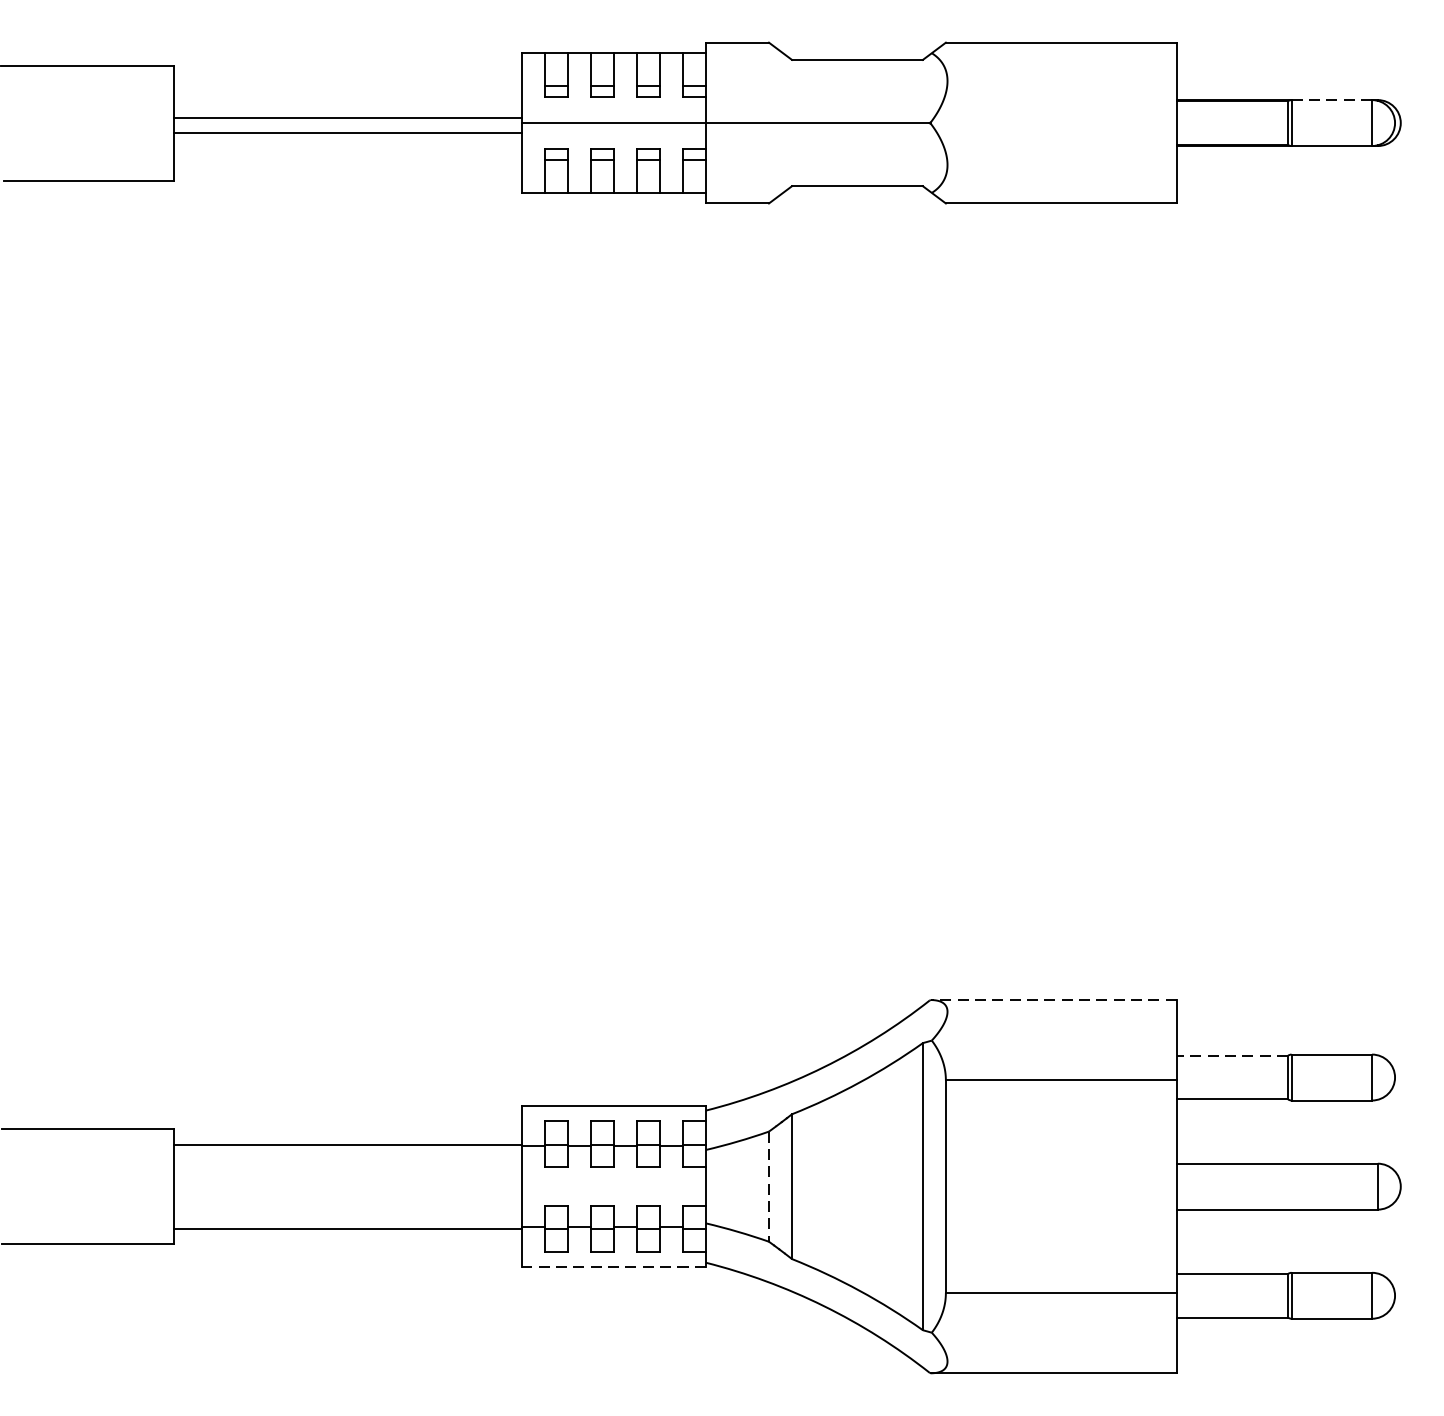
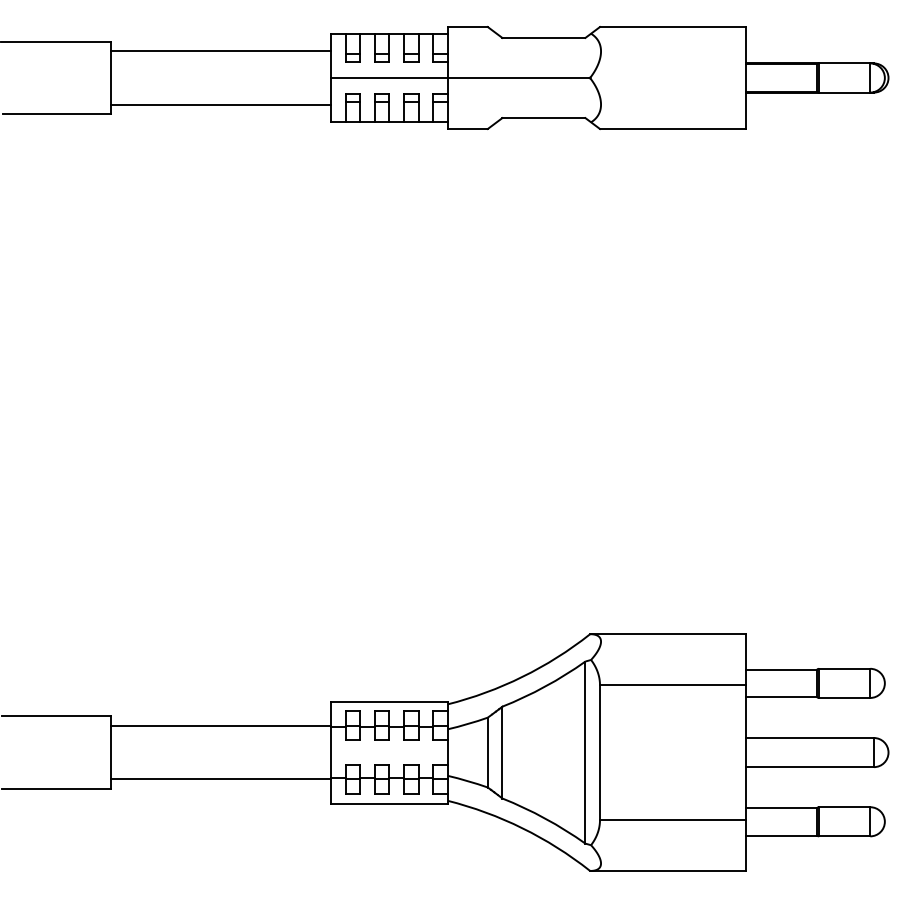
line: (1331, 100) -> (844, 63), dashed -> solid
line: (347, 117) -> (220, 104), moved
line: (347, 133) -> (220, 51), moved
line: (1052, 1000) -> (667, 634), dashed -> solid
line: (1232, 1055) -> (781, 669), dashed -> solid
line: (768, 1186) -> (487, 752), dashed -> solid
line: (612, 1266) -> (388, 803), dashed -> solid

